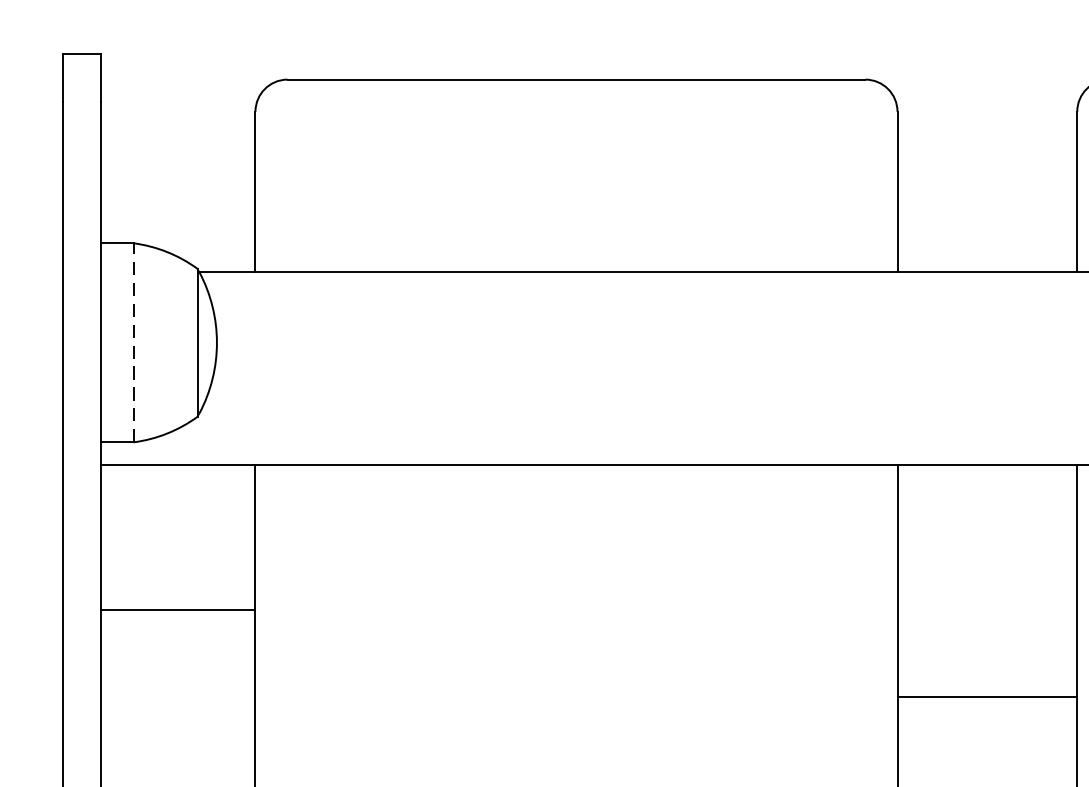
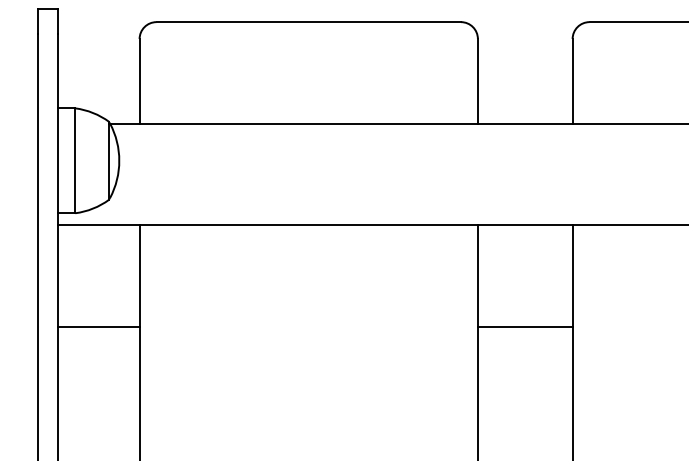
line: (133, 342) -> (75, 160), dashed -> solid
line: (177, 609) -> (98, 326), moved
line: (985, 697) -> (524, 326), moved

